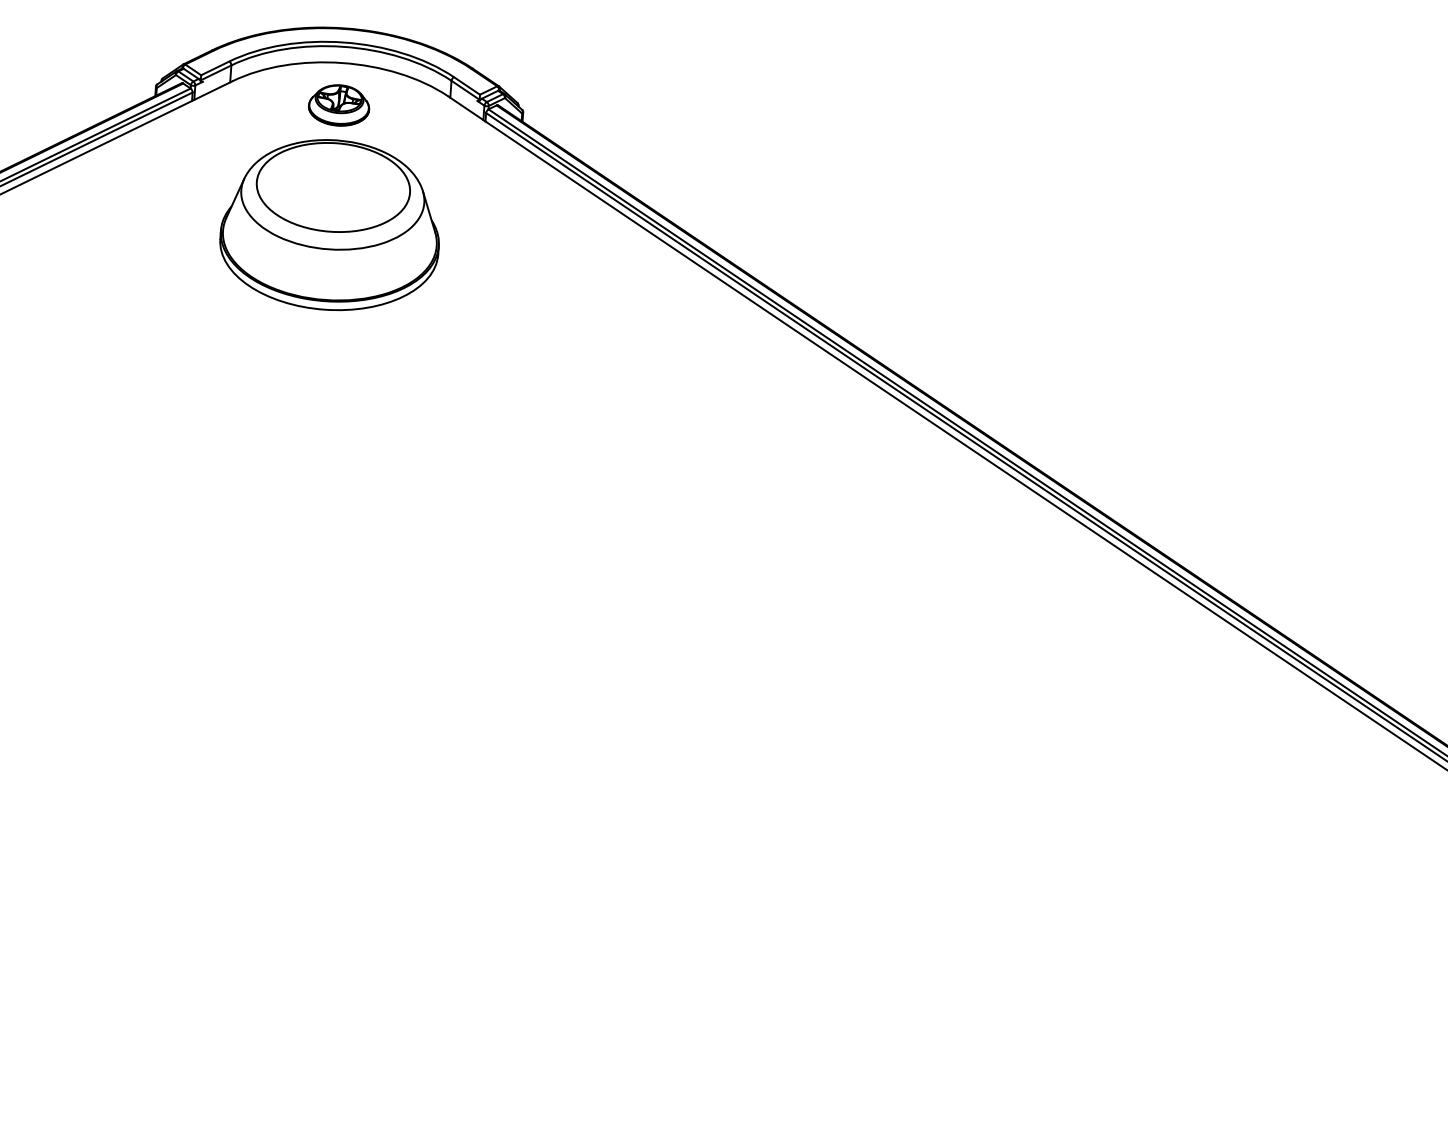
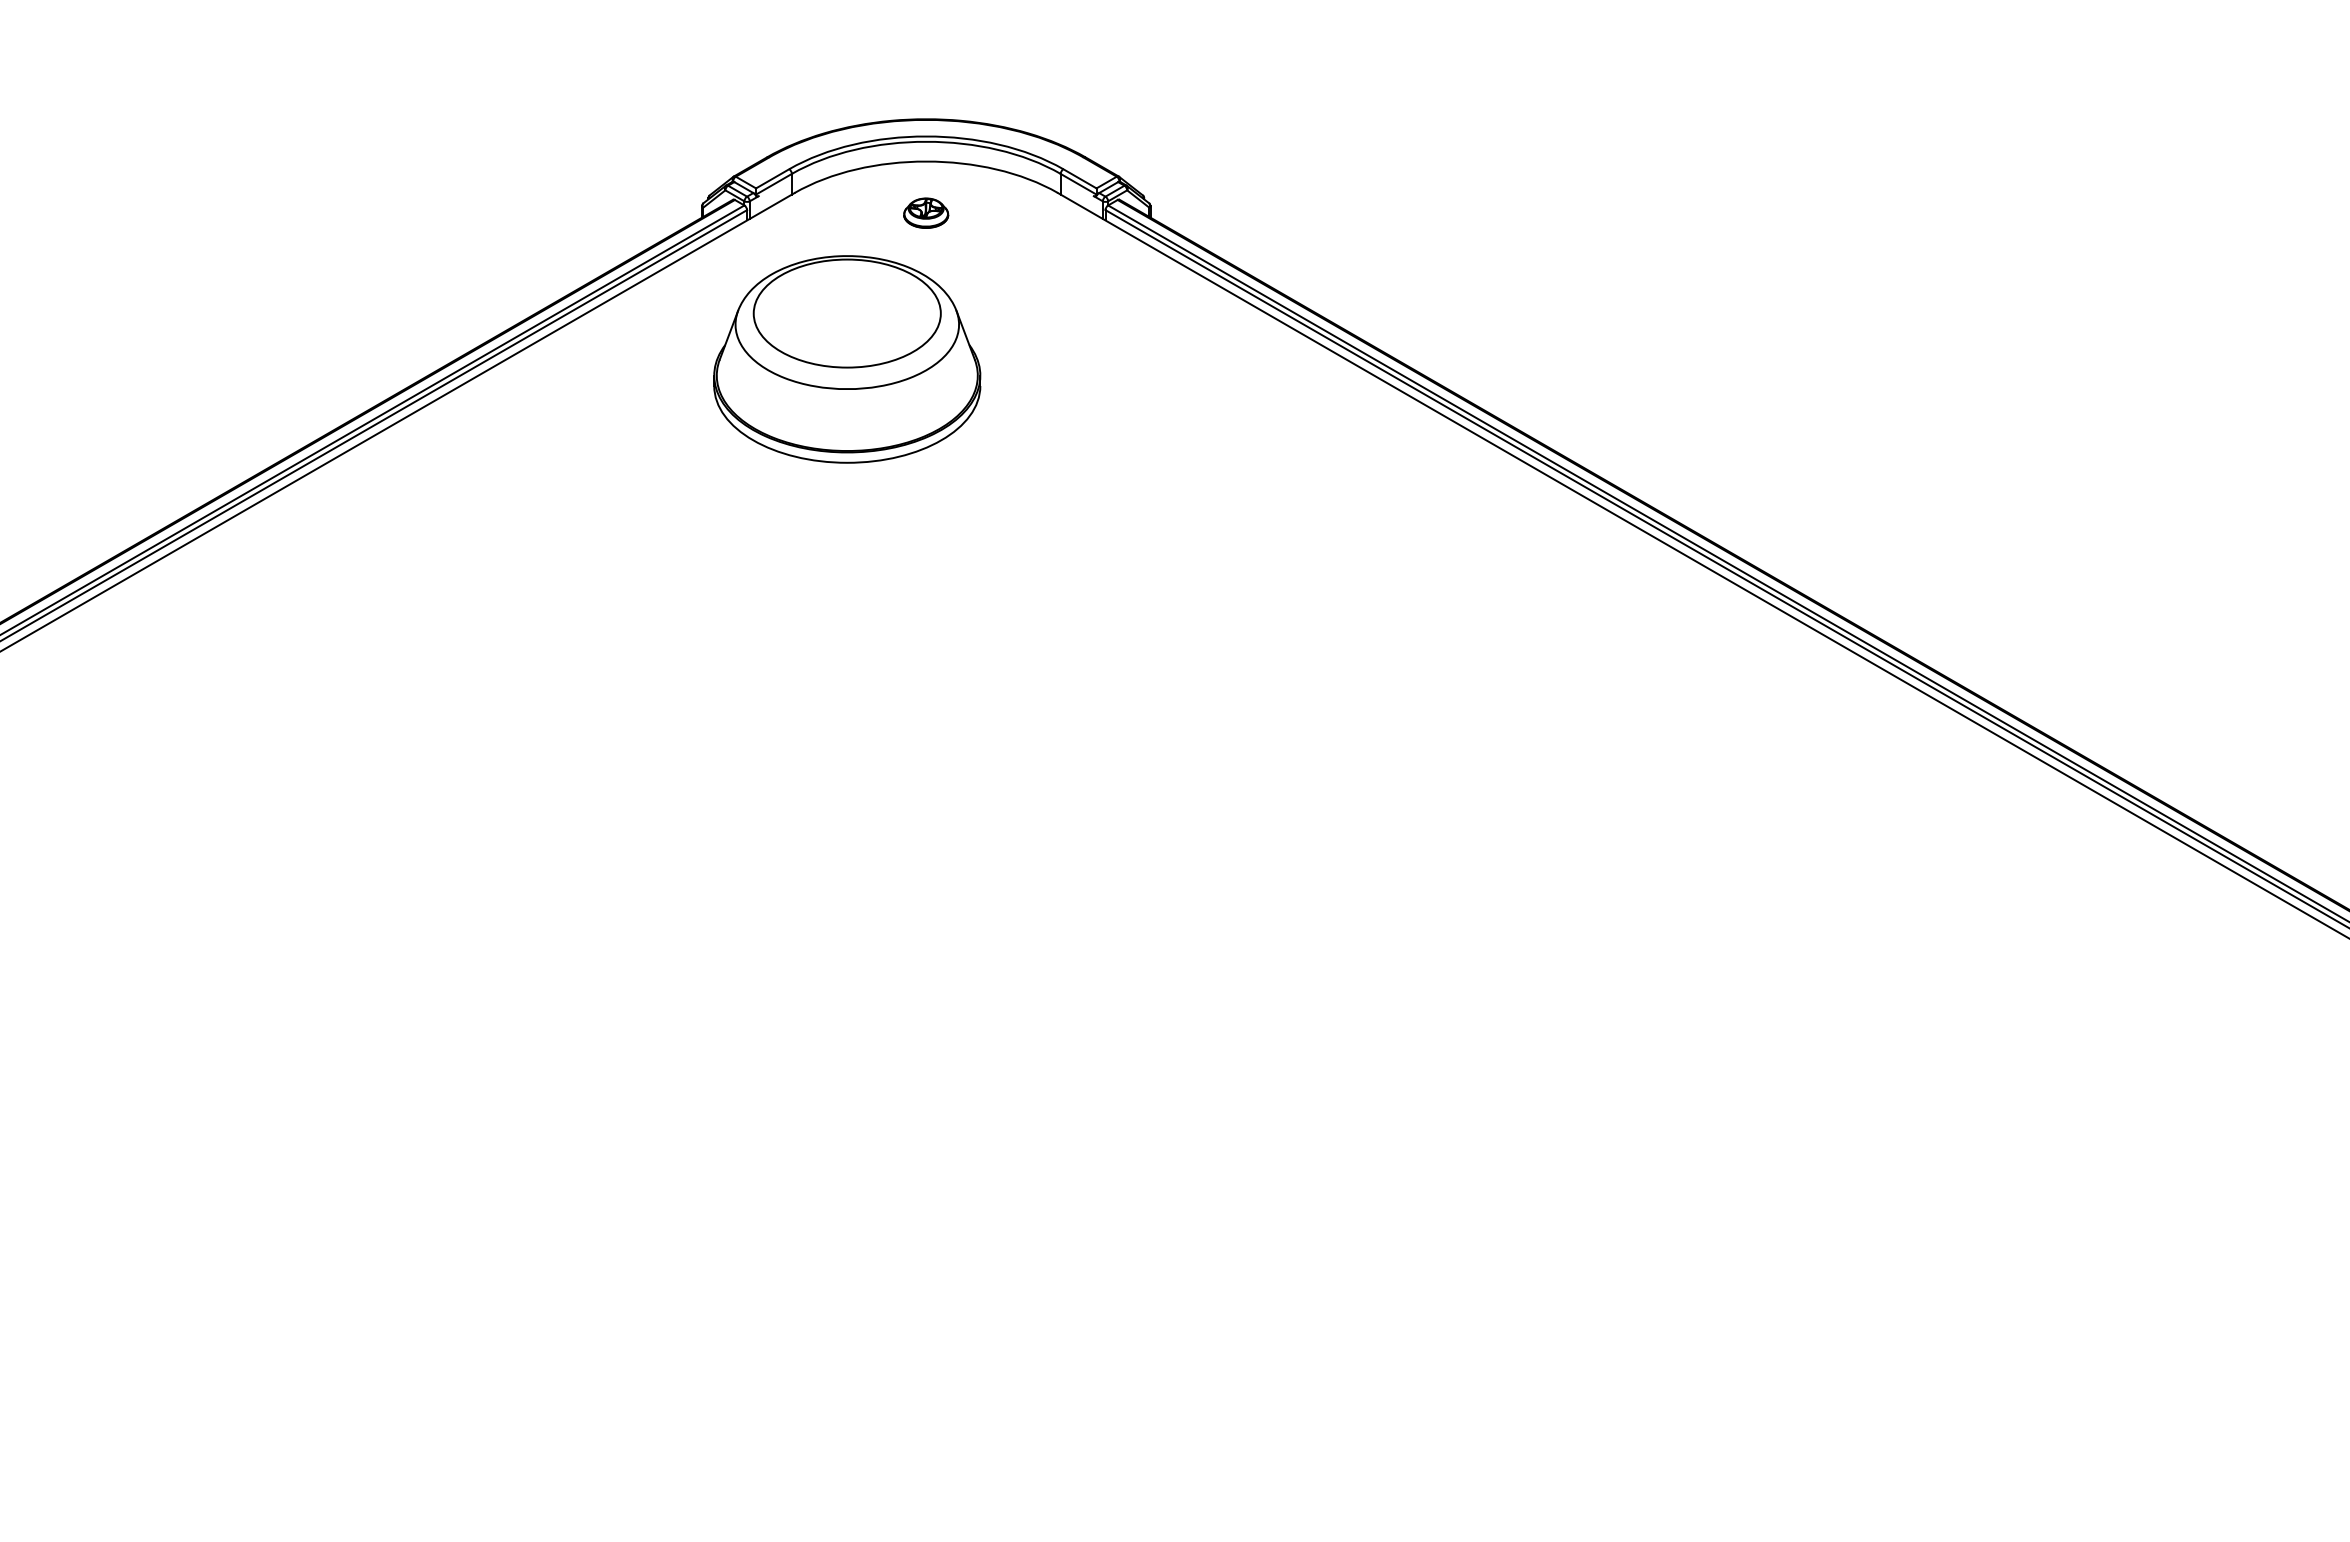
part: (338, 104) -> (925, 212), size x0.6
part: (330, 225) -> (847, 359), moved

